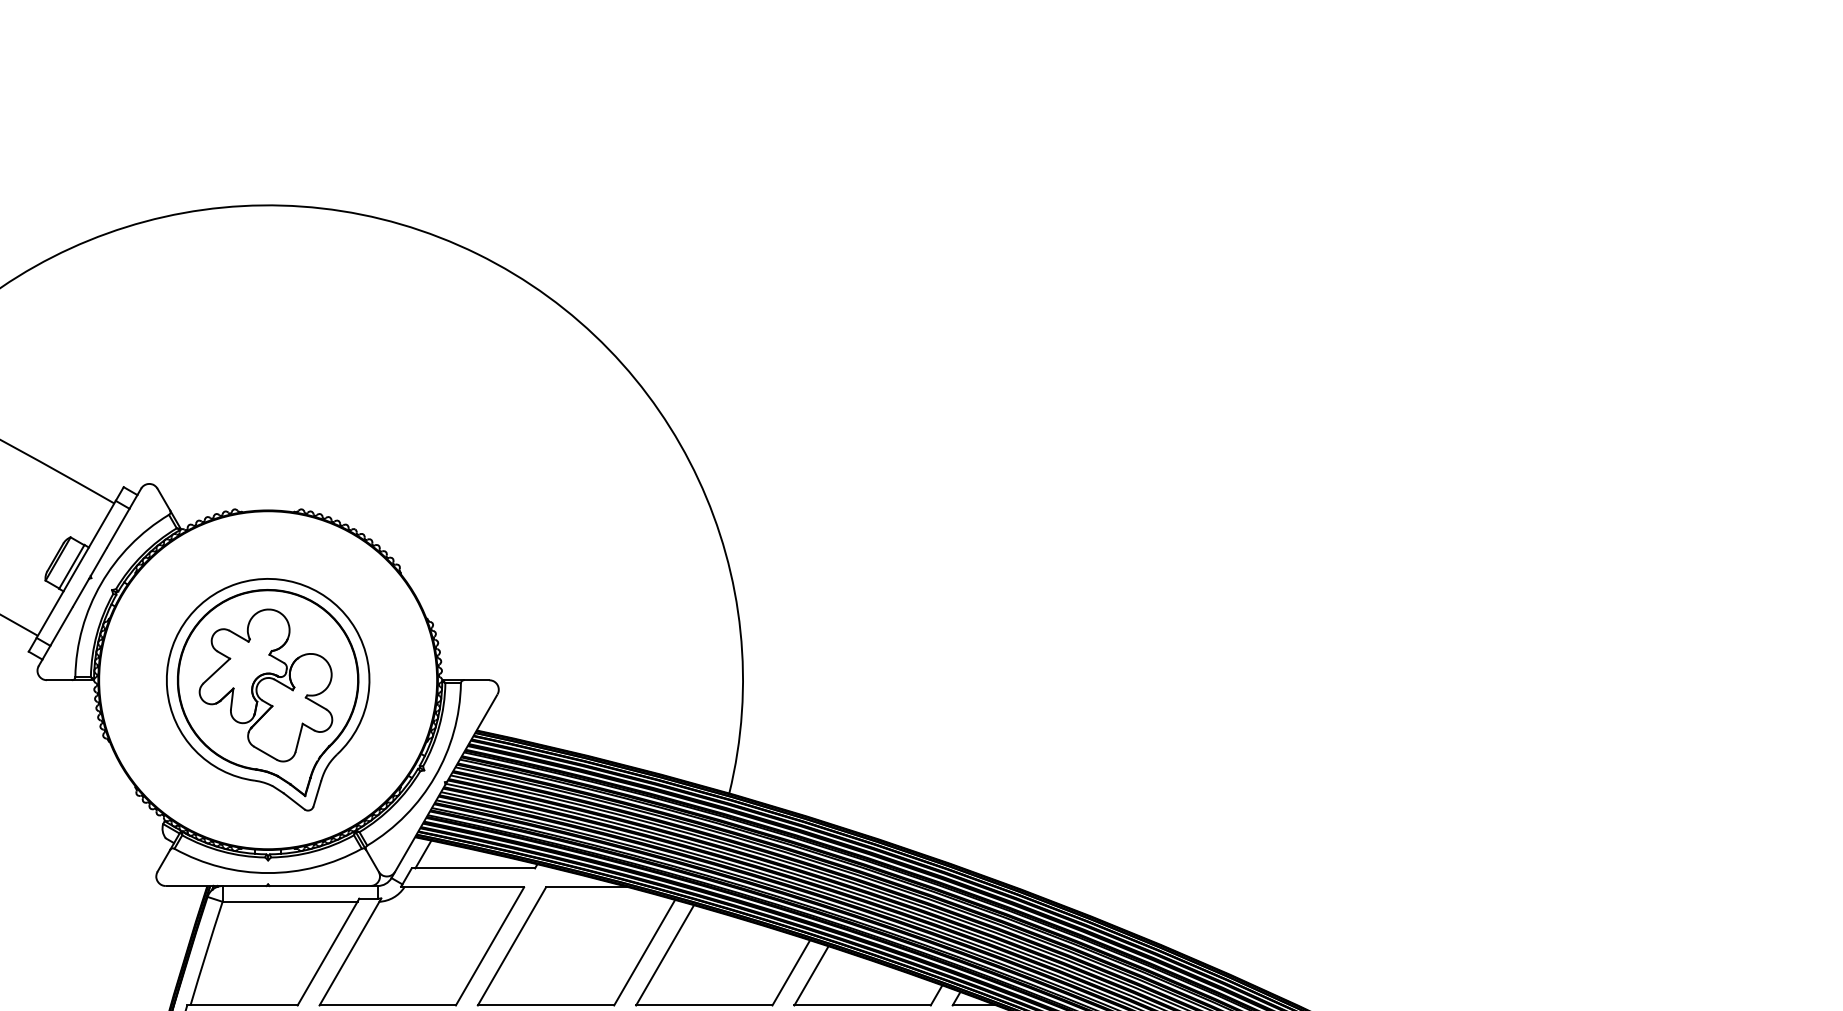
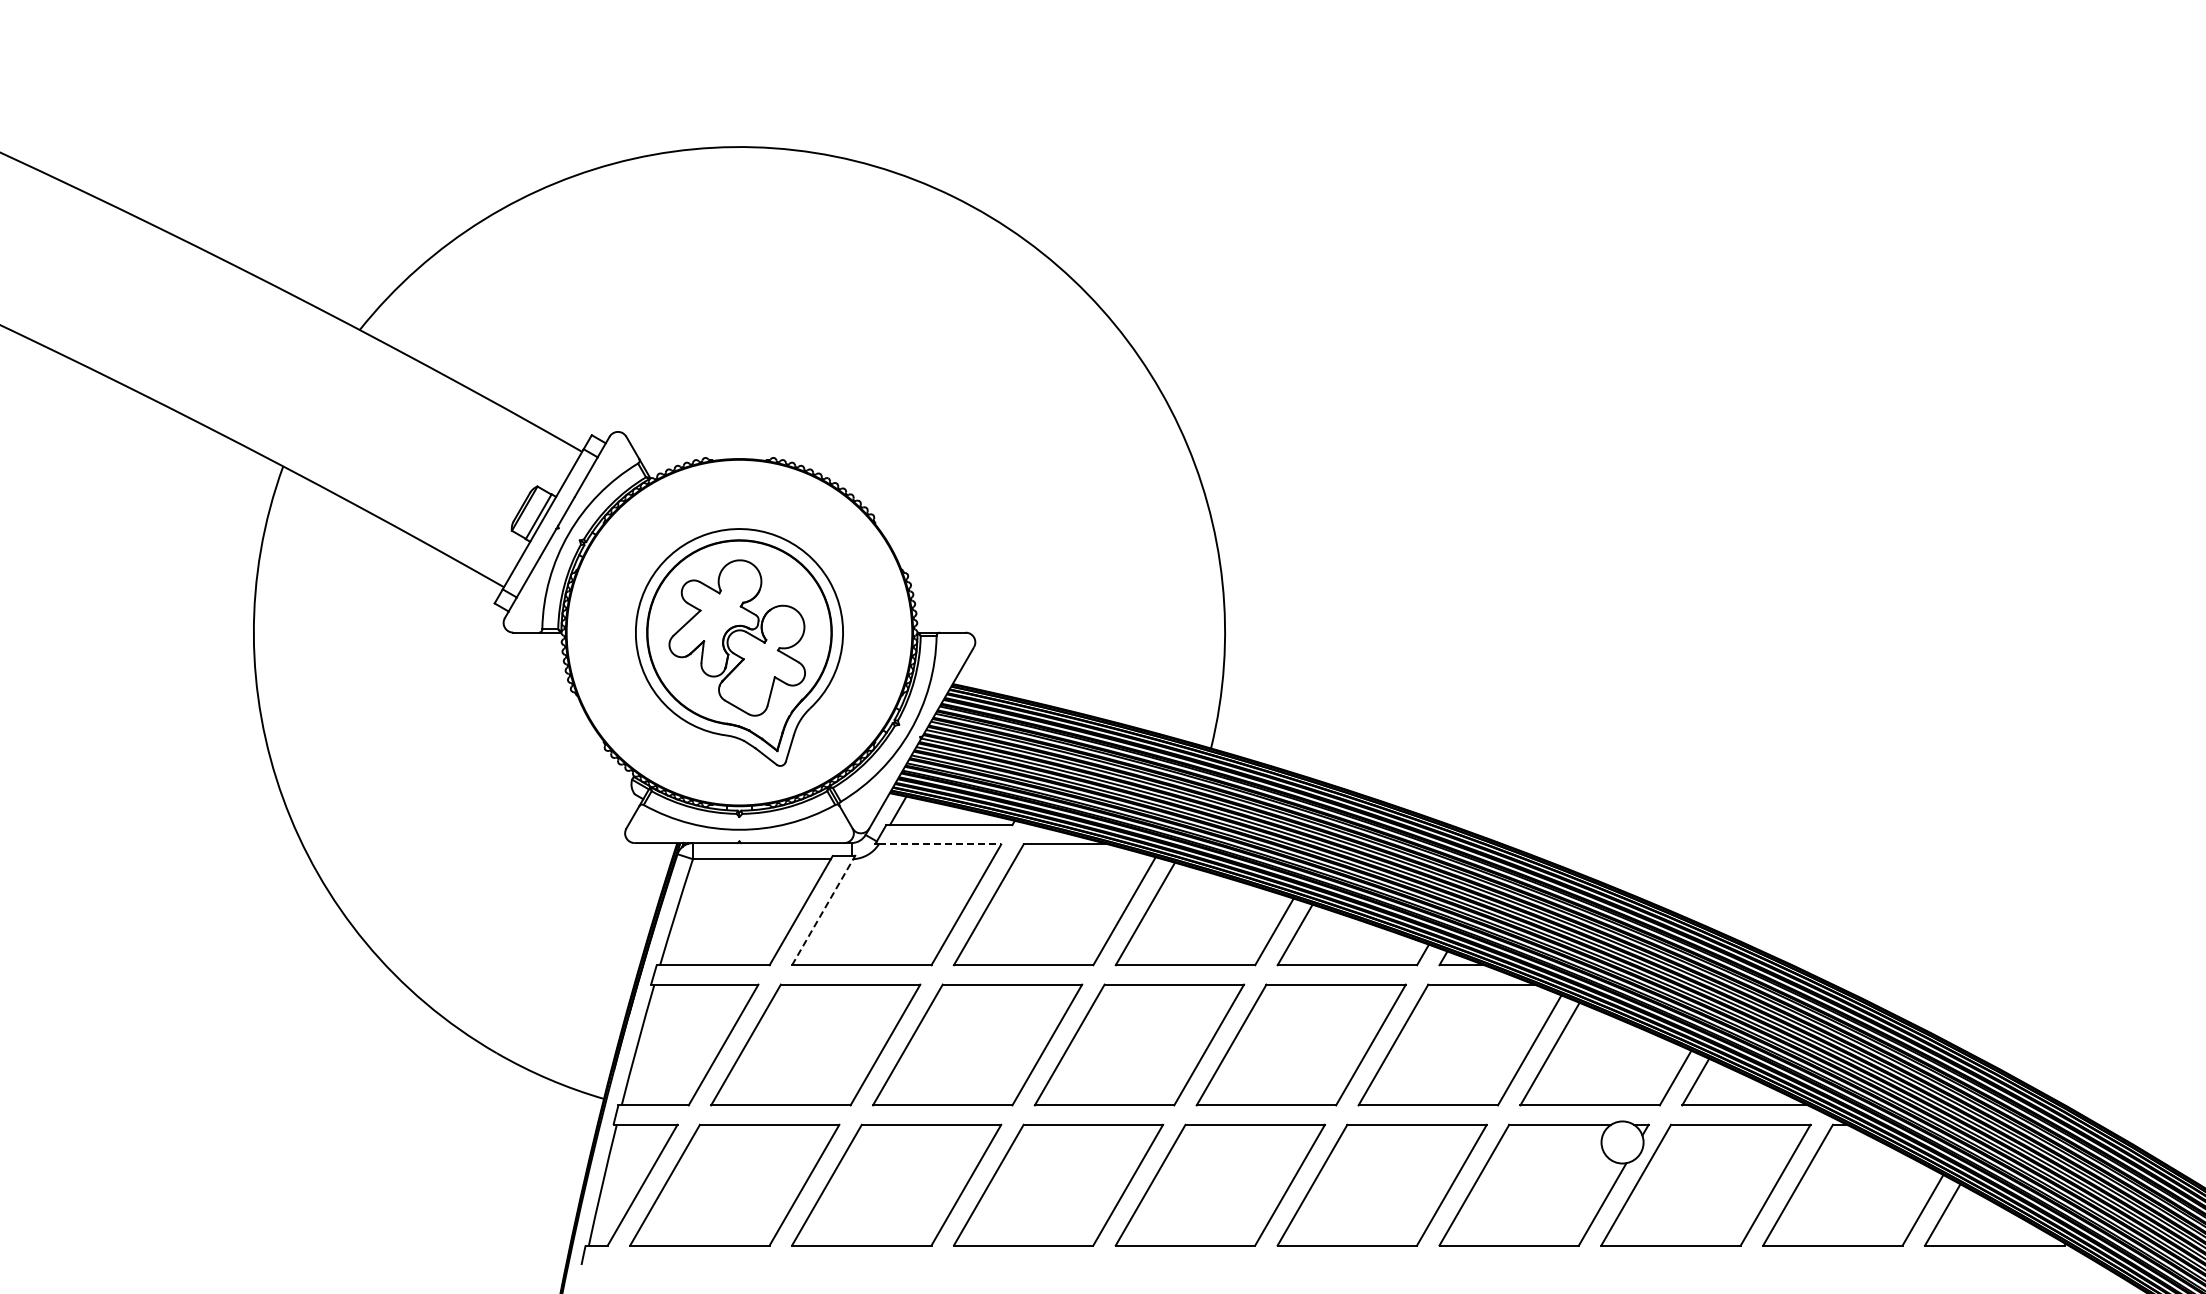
line: (464, 887) -> (940, 844), solid -> dashed
line: (349, 952) -> (822, 911), solid -> dashed

